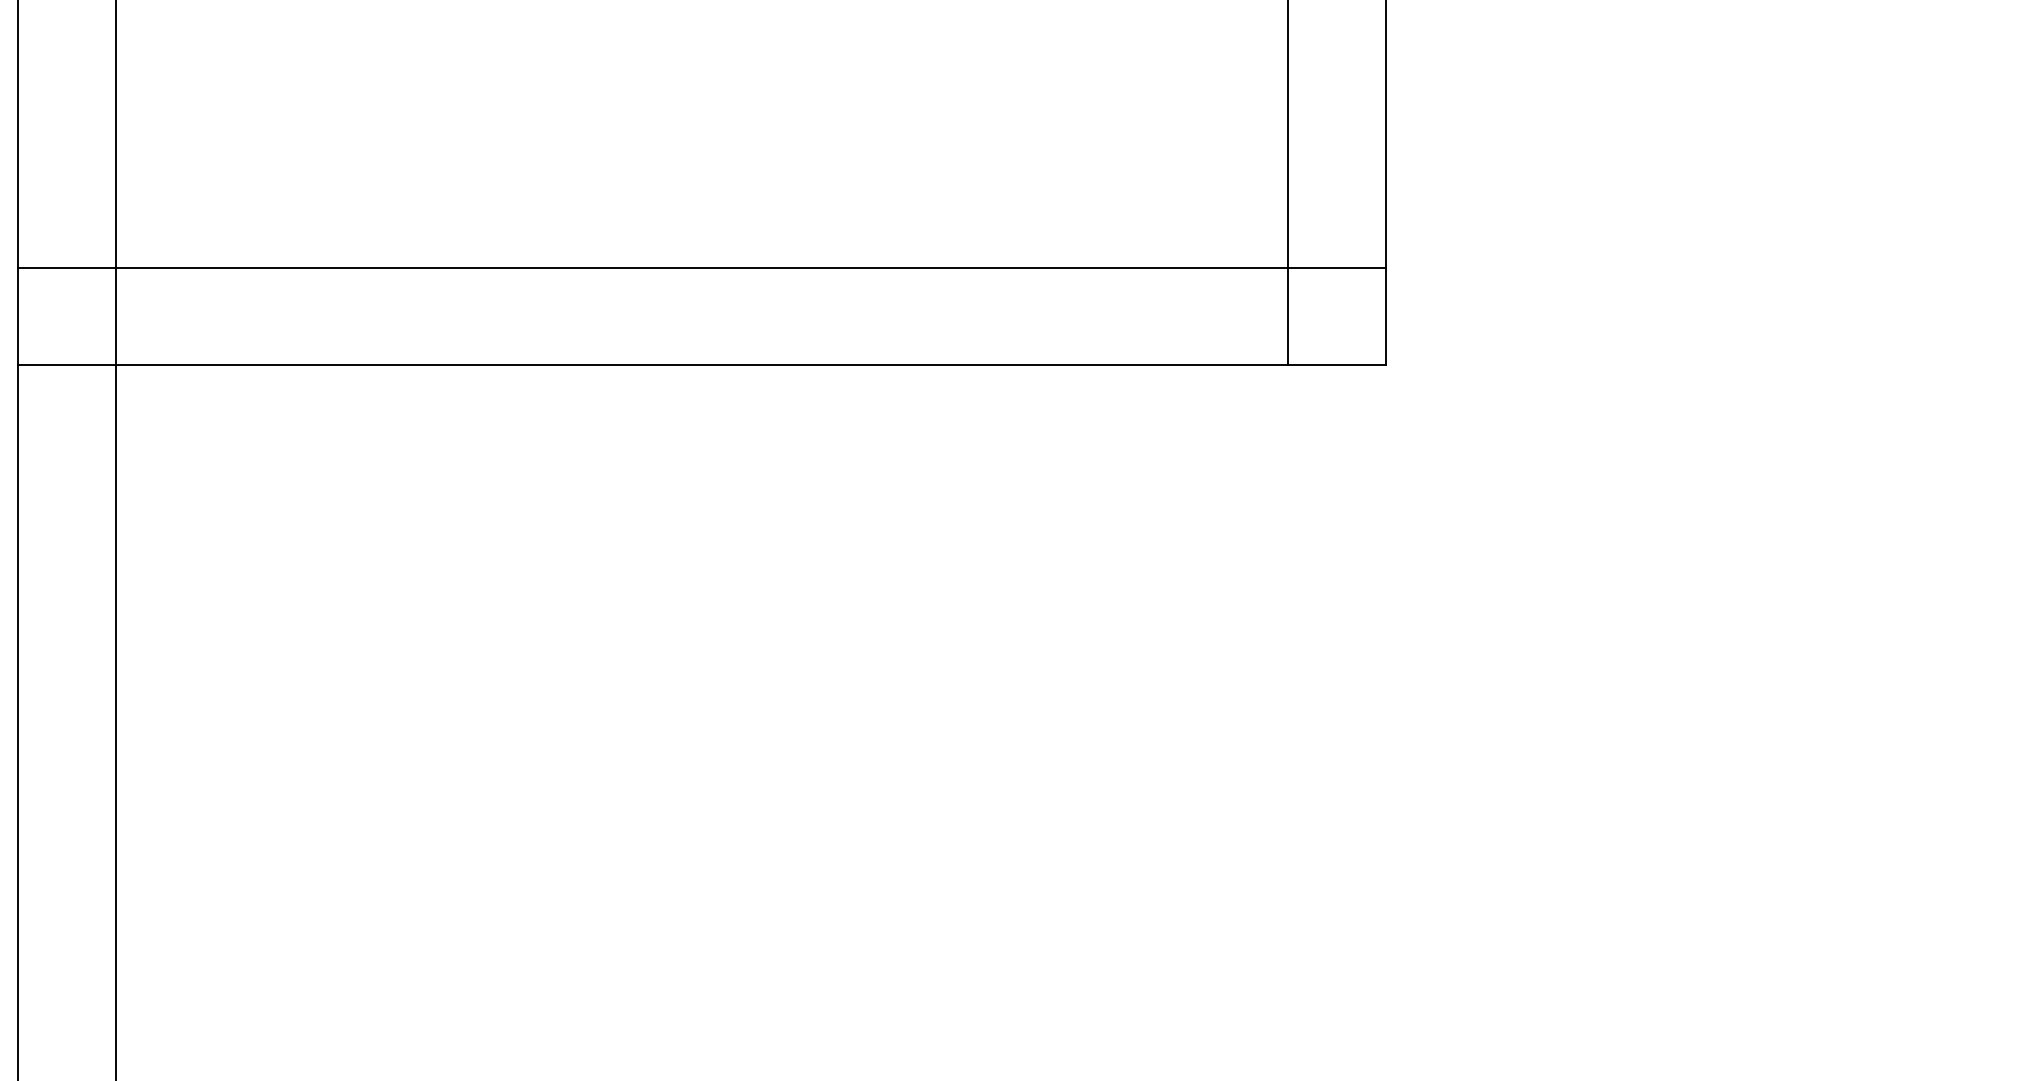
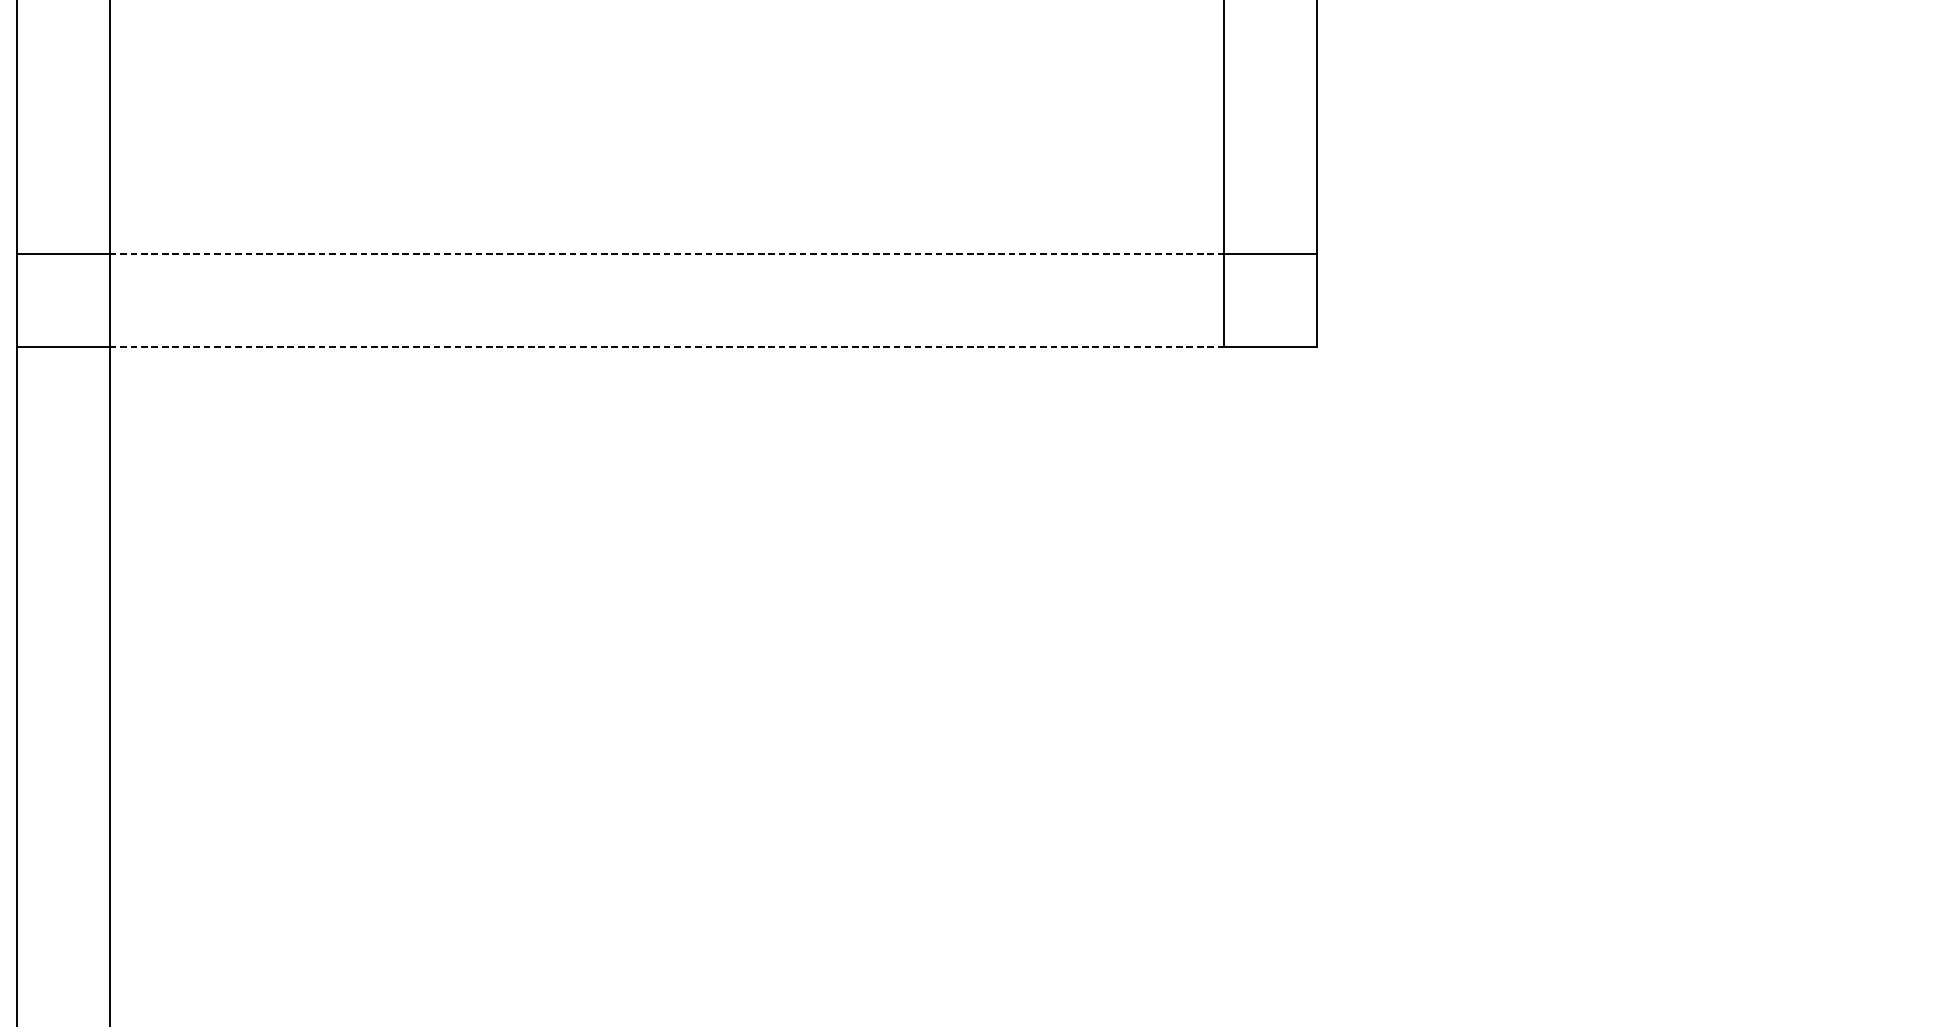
line: (701, 267) -> (666, 254), solid -> dashed
line: (701, 365) -> (666, 347), solid -> dashed

